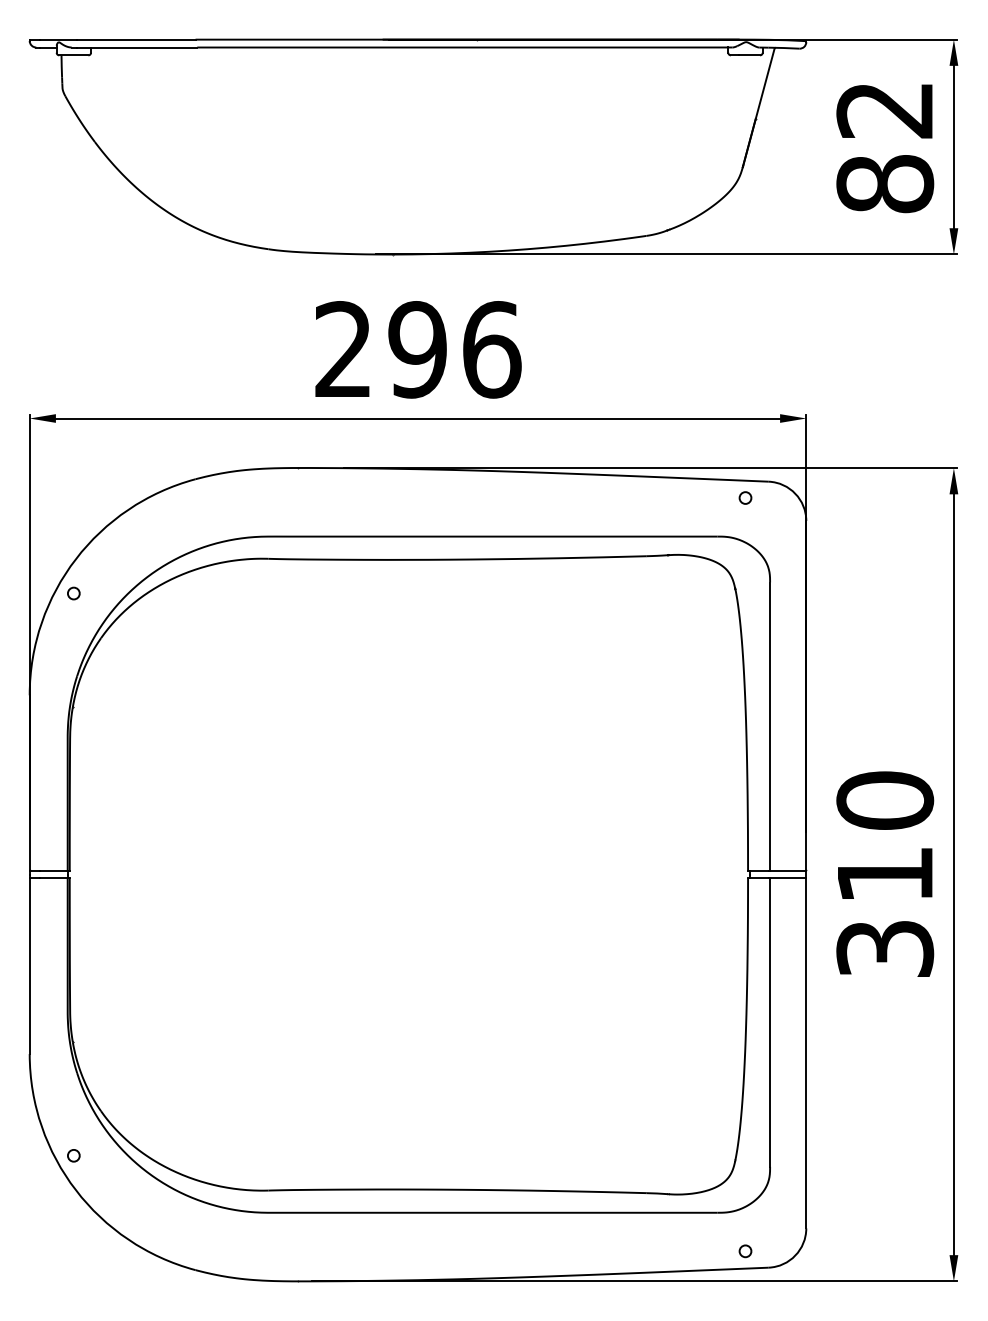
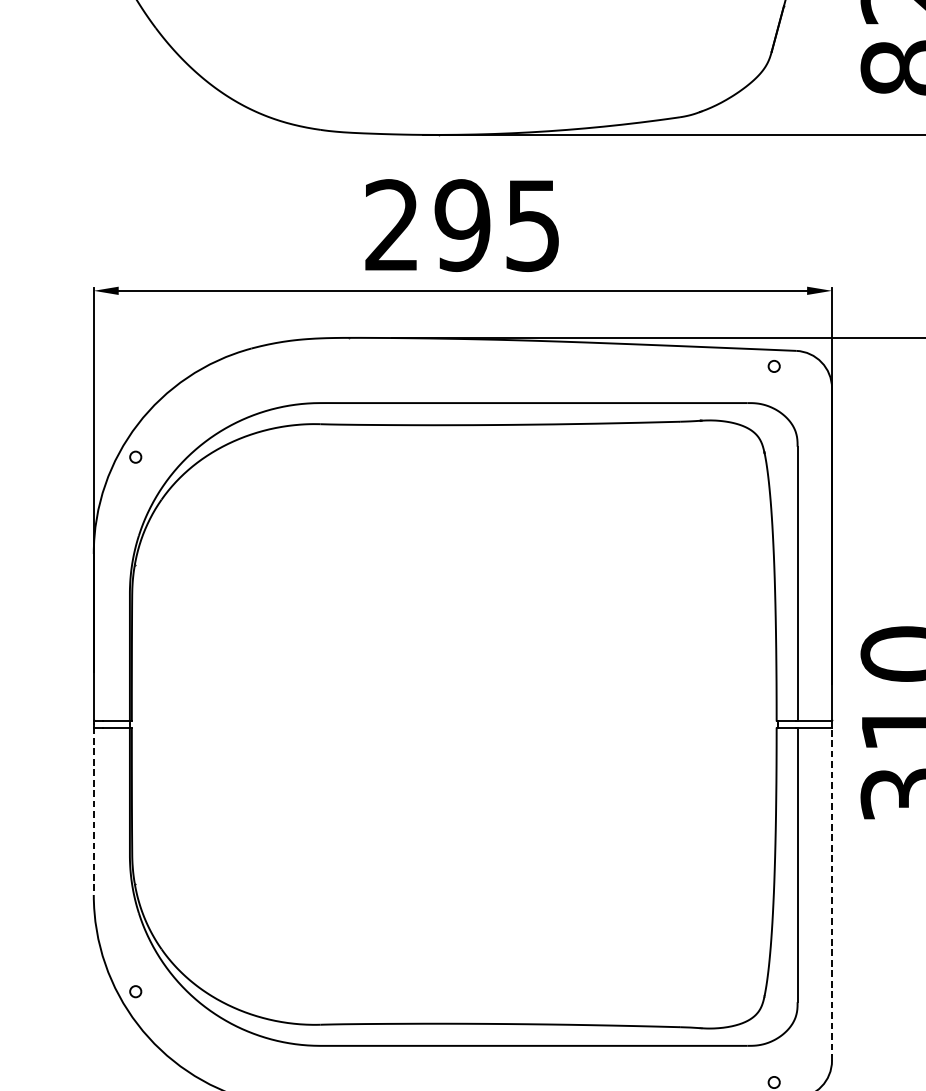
text: (492, 349) -> (533, 225), 296 -> 295
line: (29, 966) -> (93, 811), solid -> dashed
line: (806, 1052) -> (832, 893), solid -> dashed

